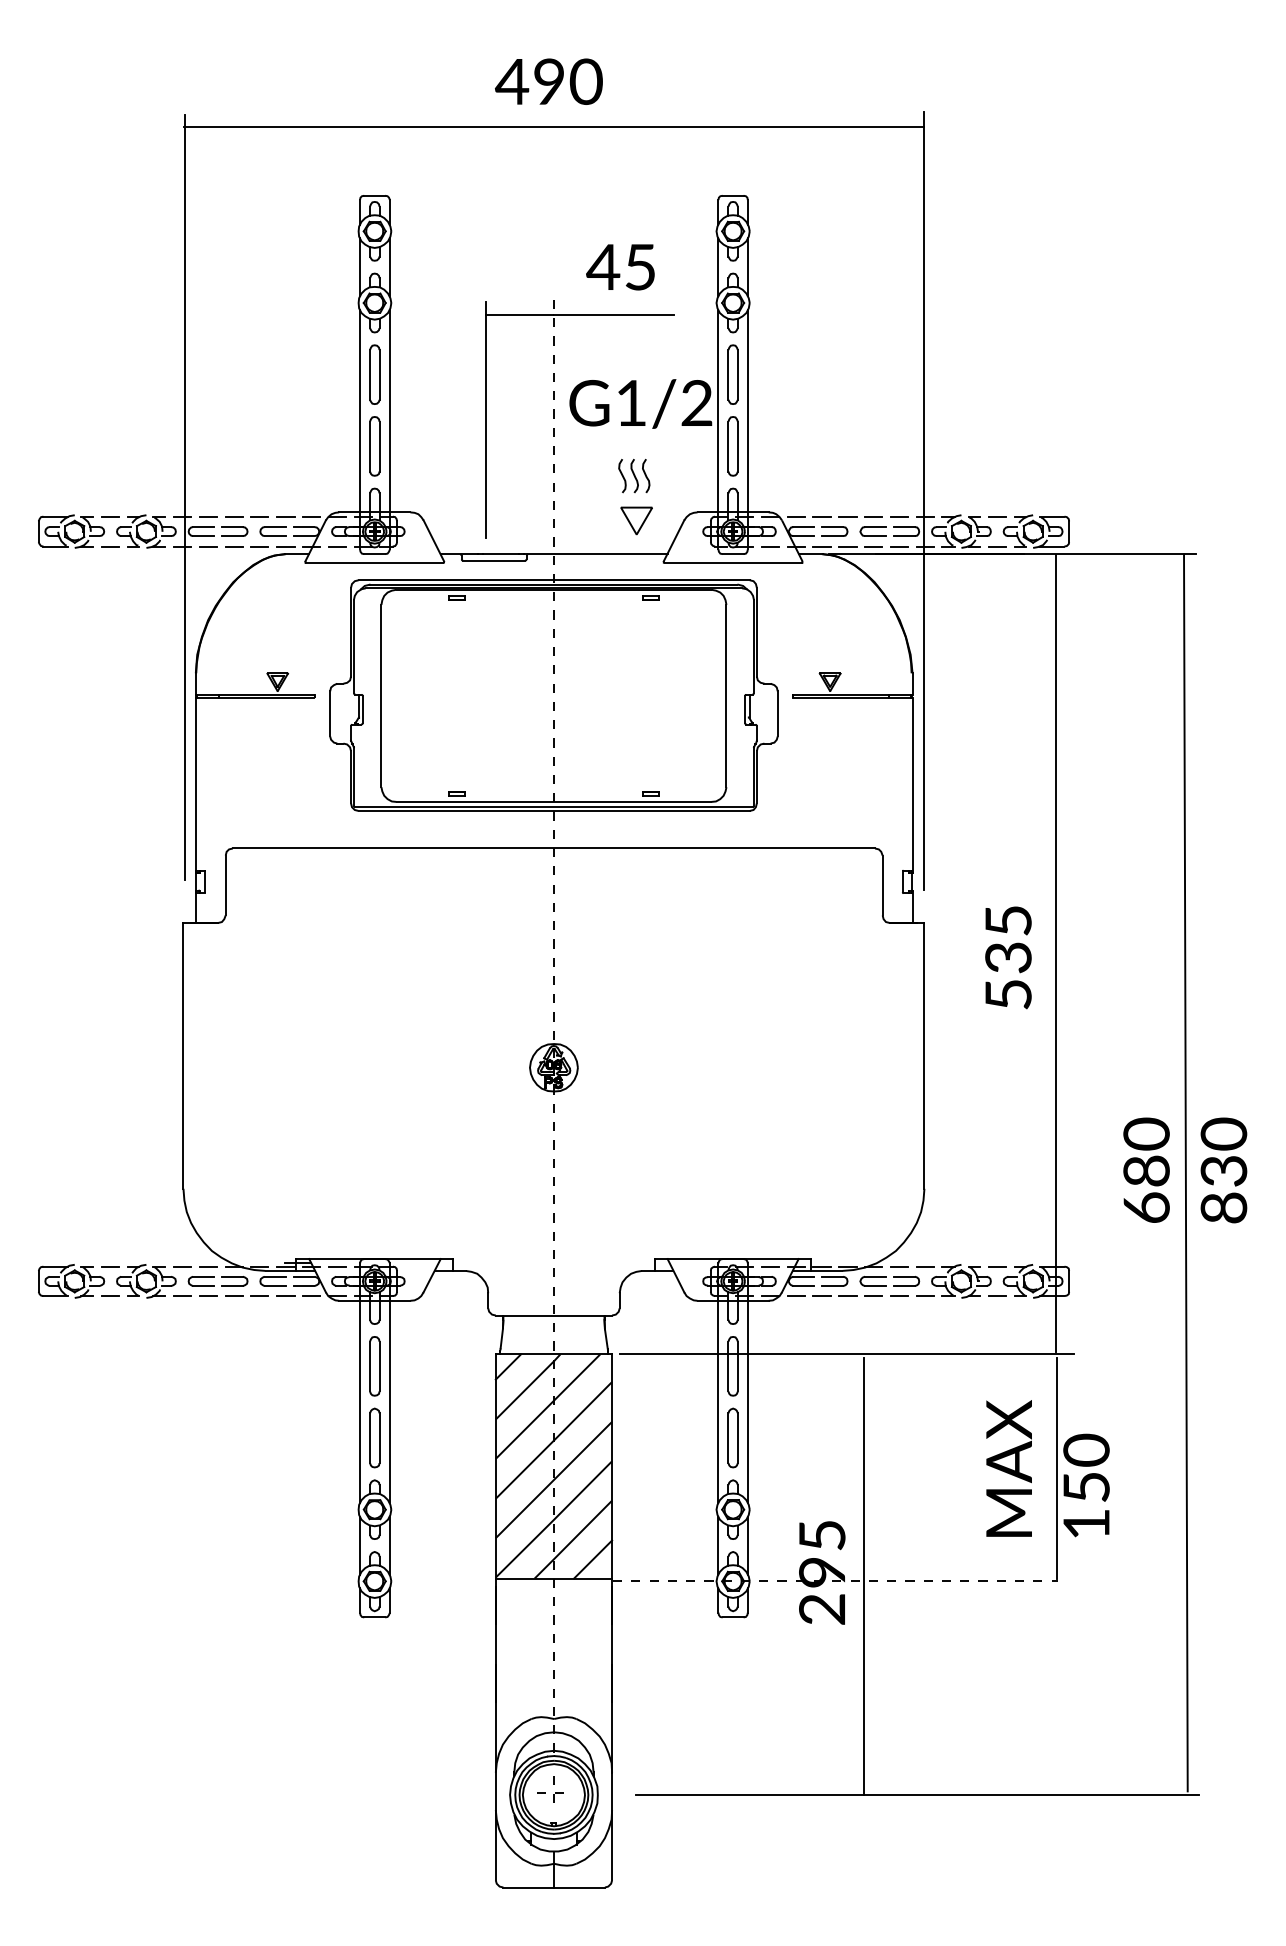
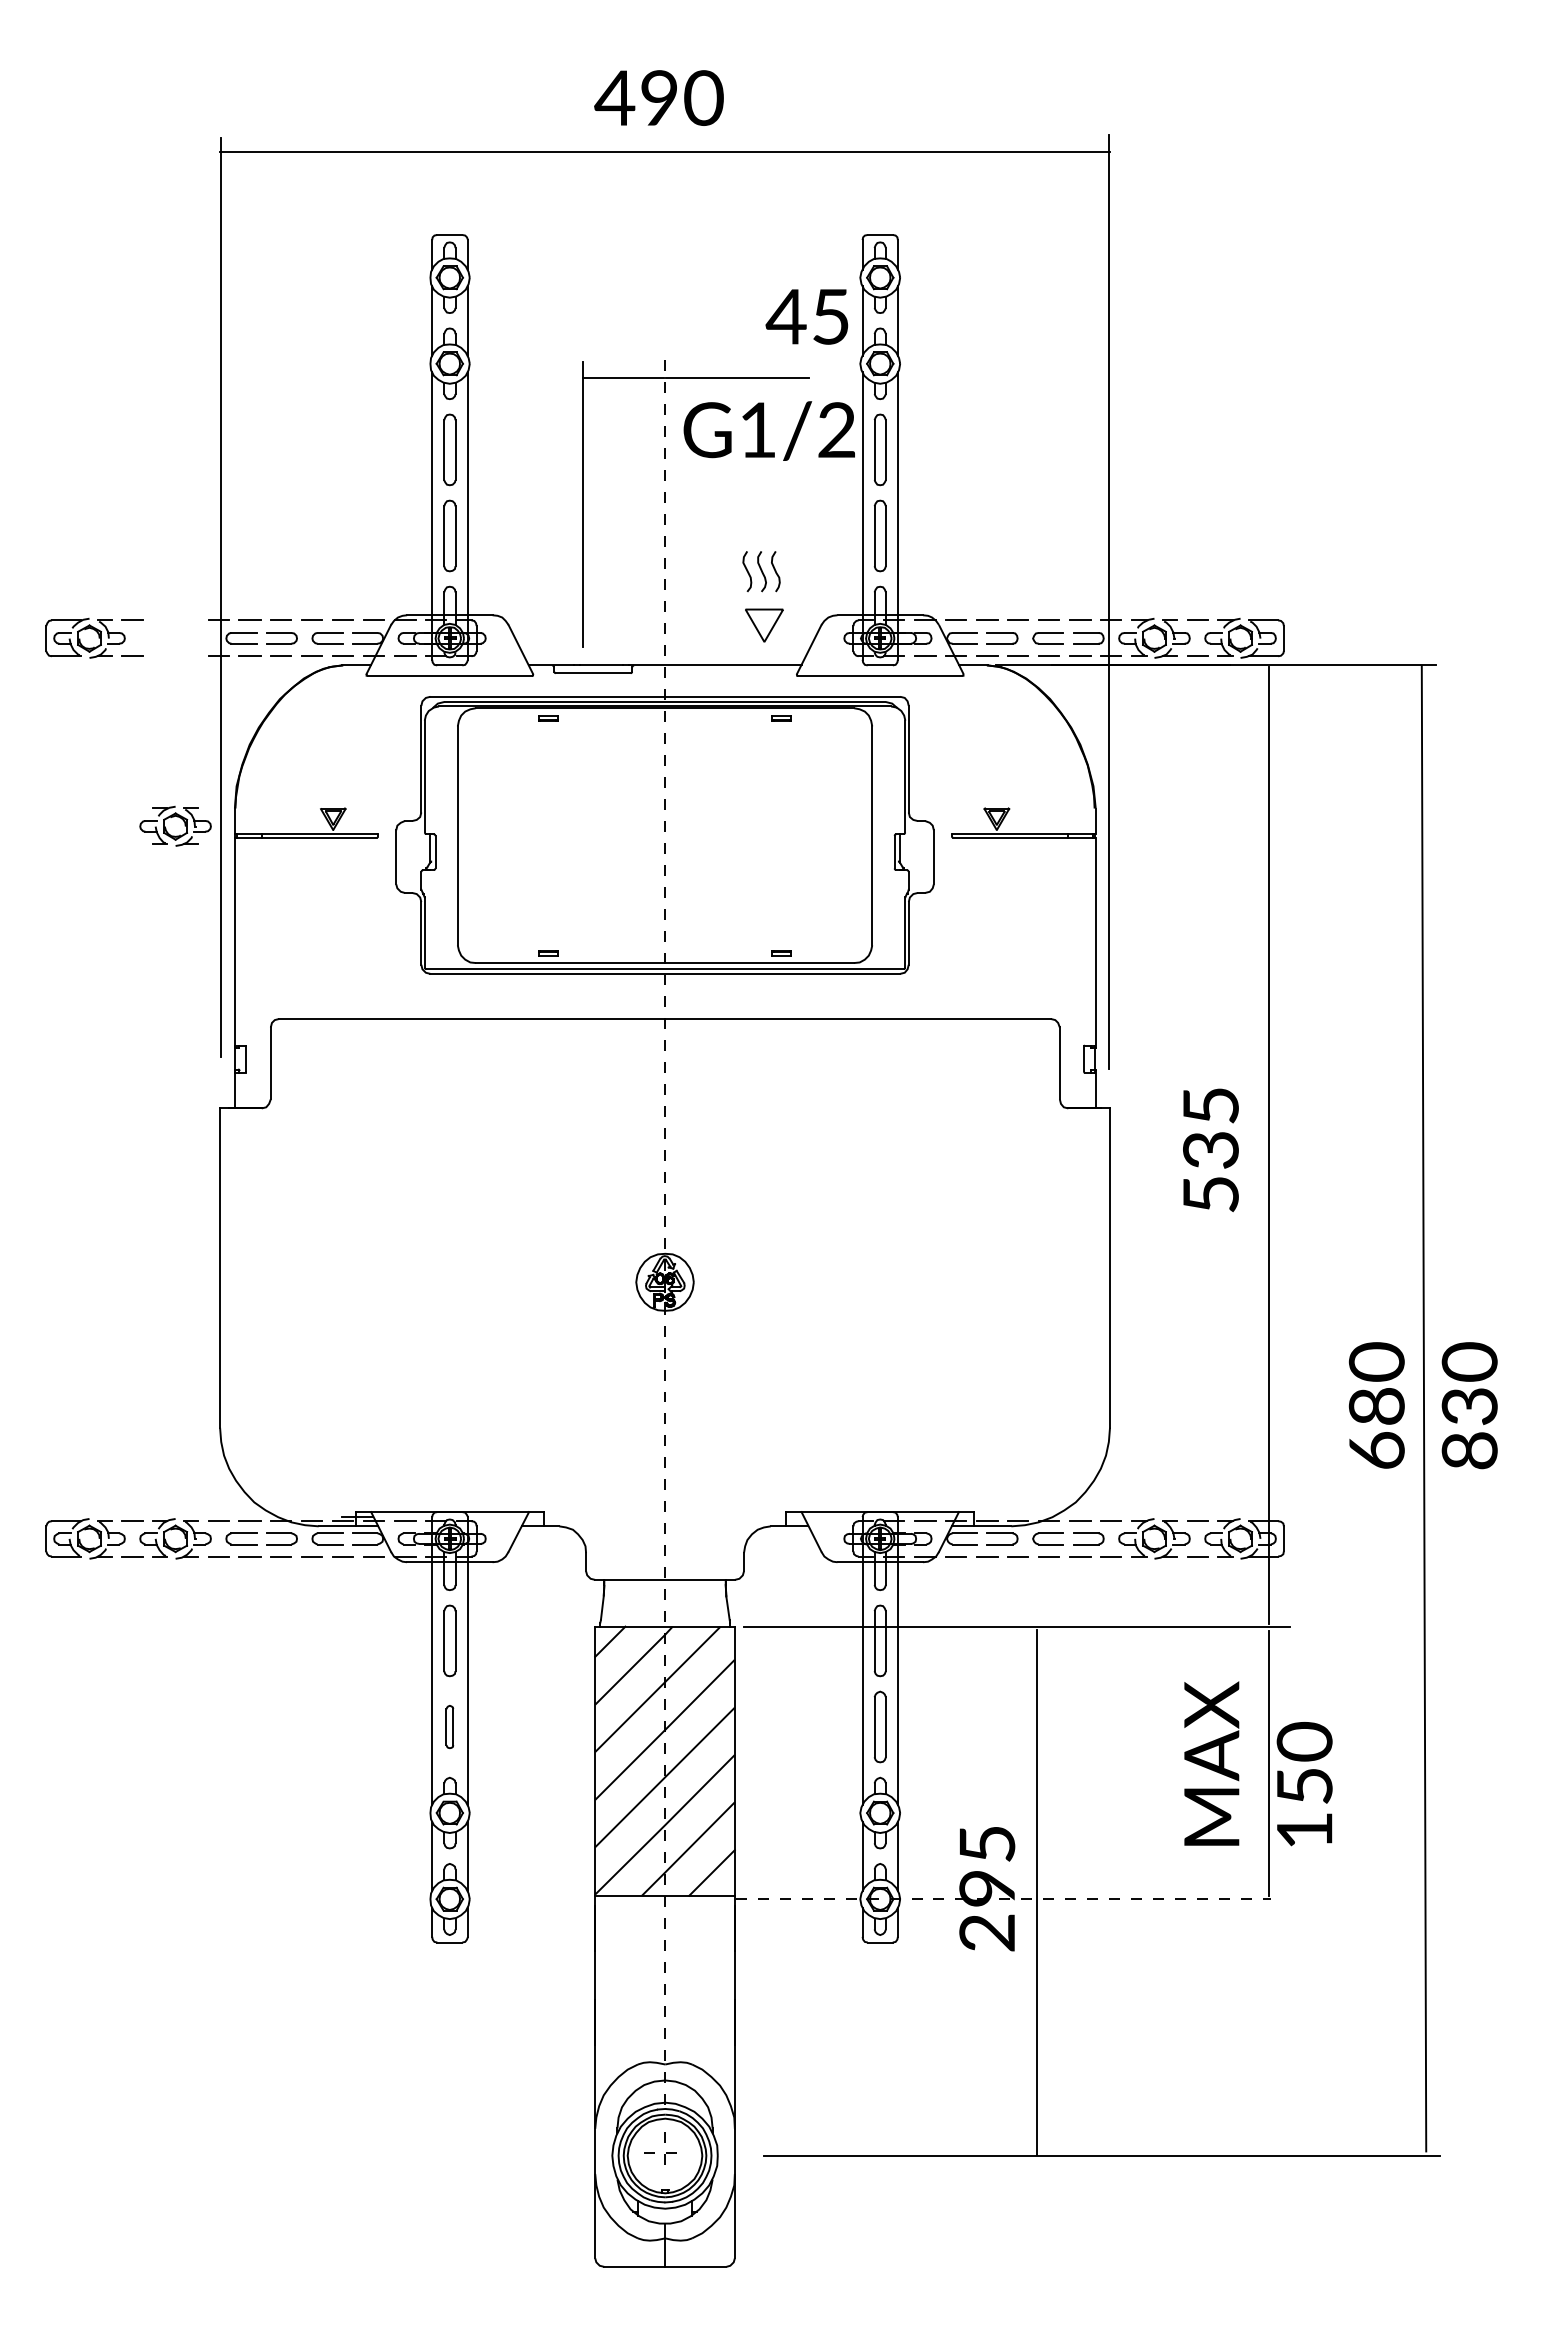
text: (620, 266) -> (806, 316), moved
text: (640, 403) -> (768, 430), moved
part: (146, 531) -> (175, 826), moved
part: (374, 1437) -> (449, 1726), size x0.6

